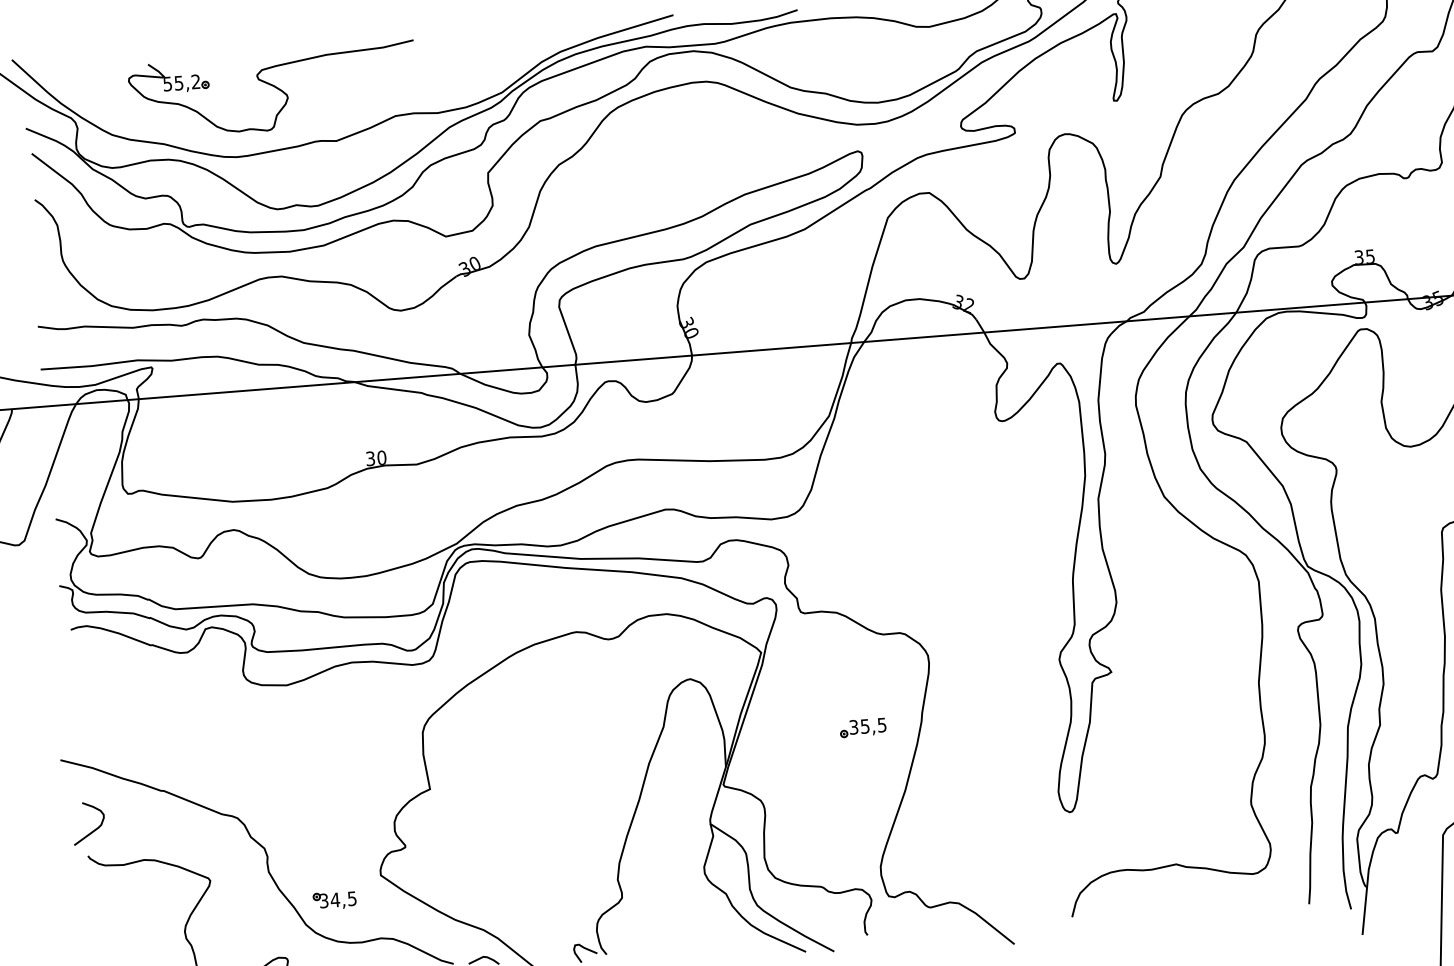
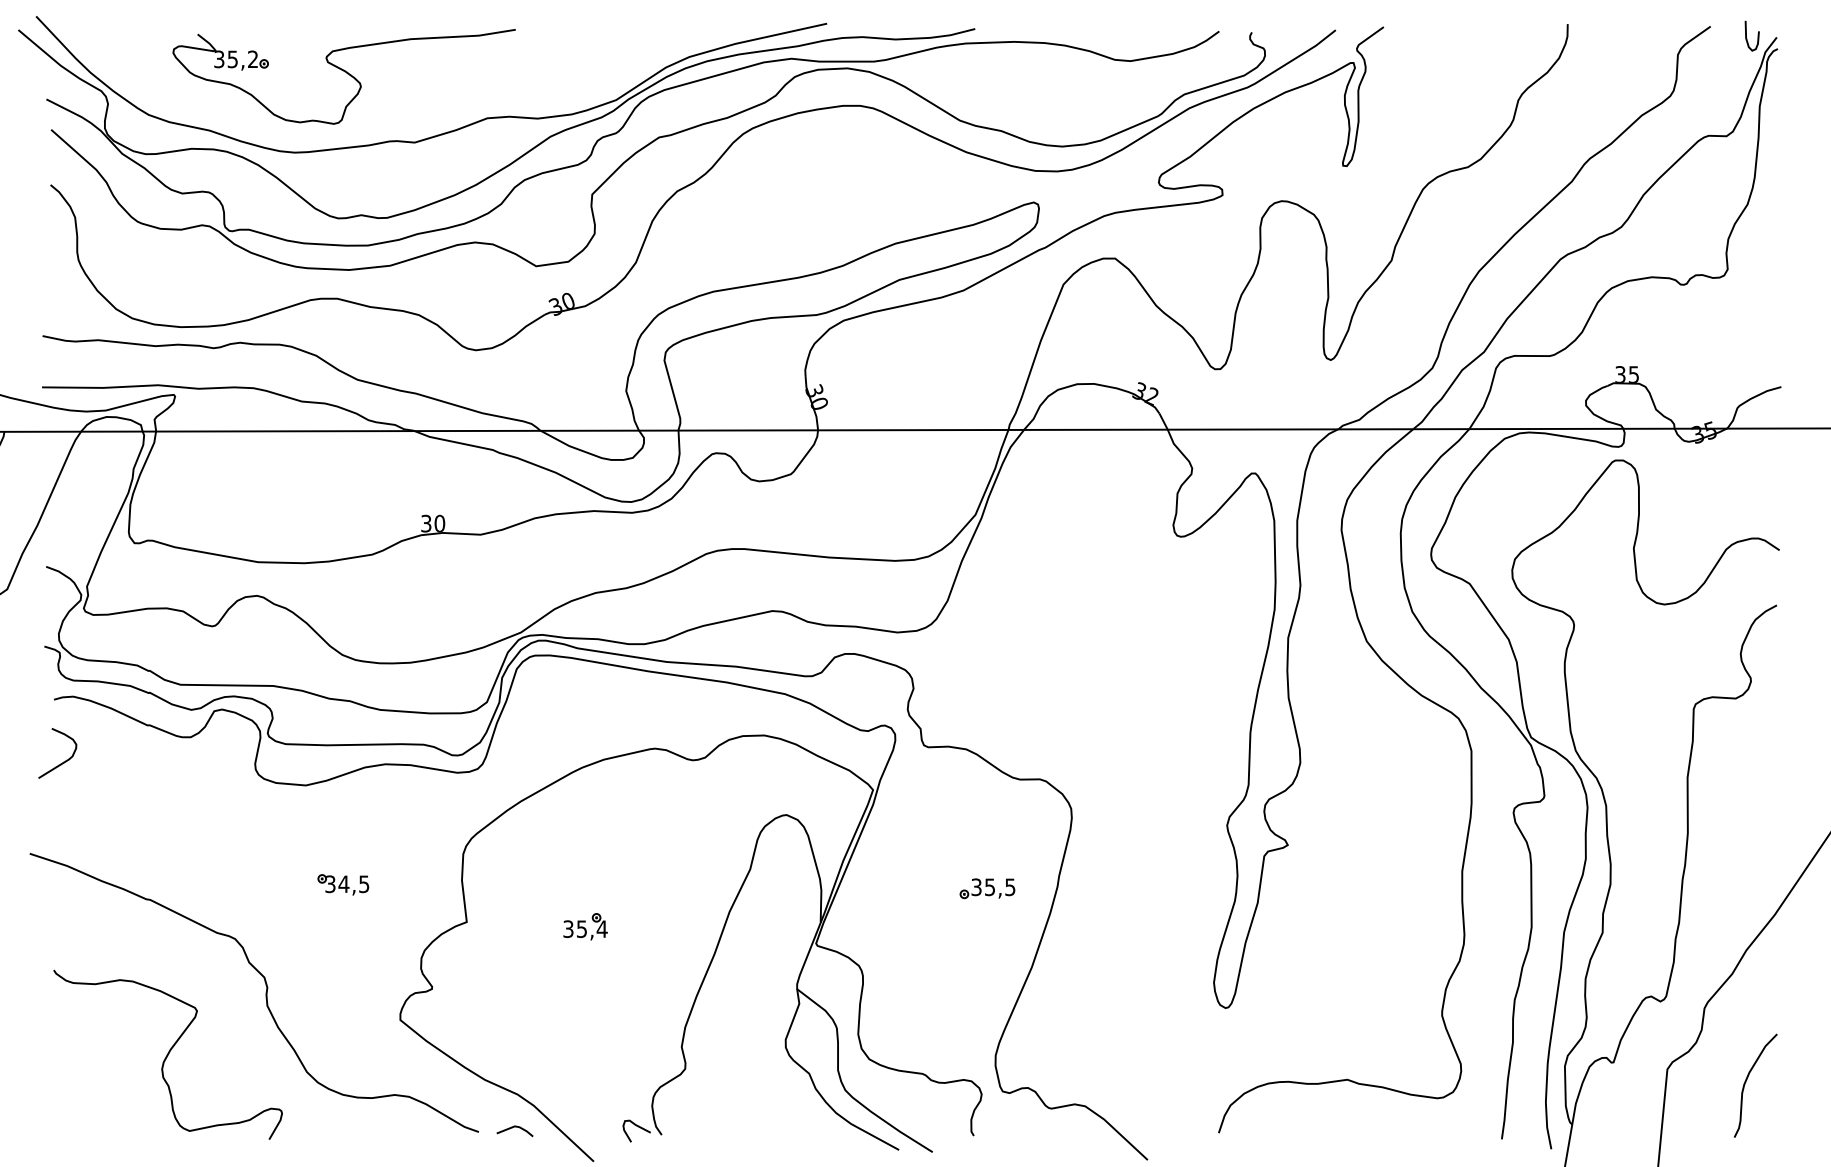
text: (167, 83) -> (219, 58), 55,2 -> 35,2
part: (529, 785) -> (585, 926), added
curve: (94, 829) -> (63, 761), moved
part: (334, 900) -> (343, 884), moved

